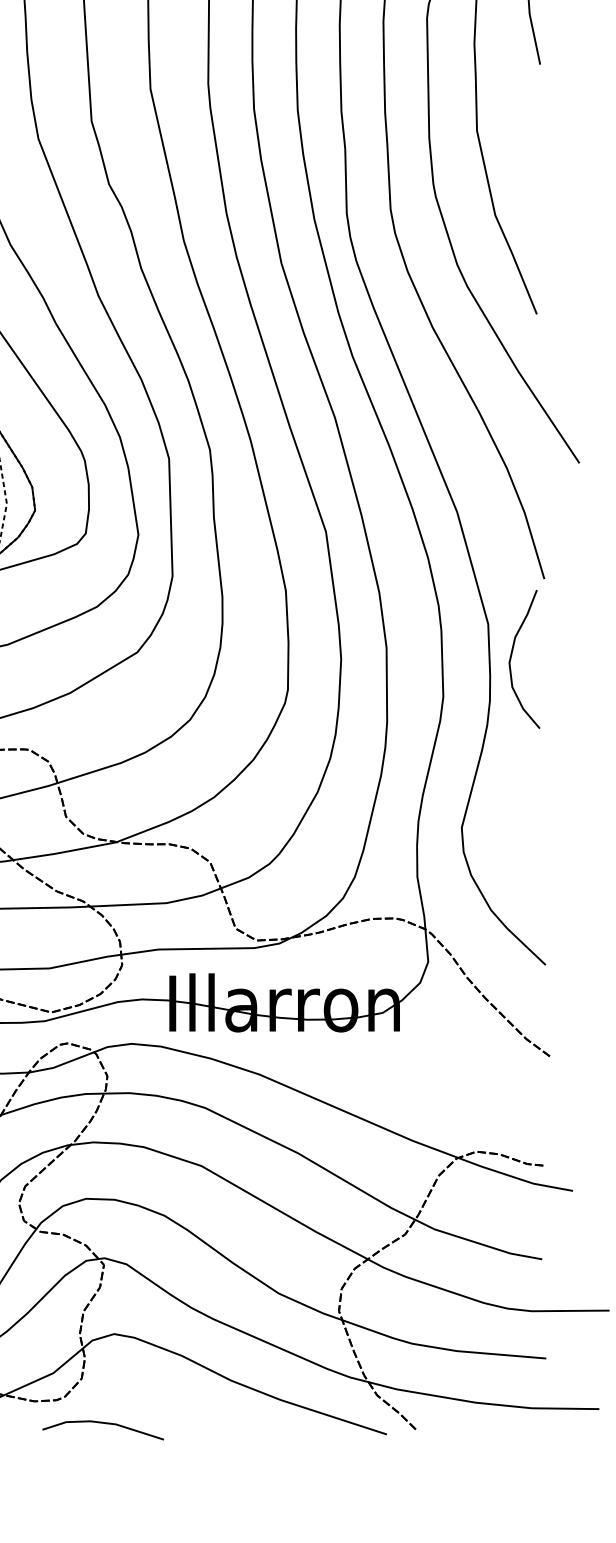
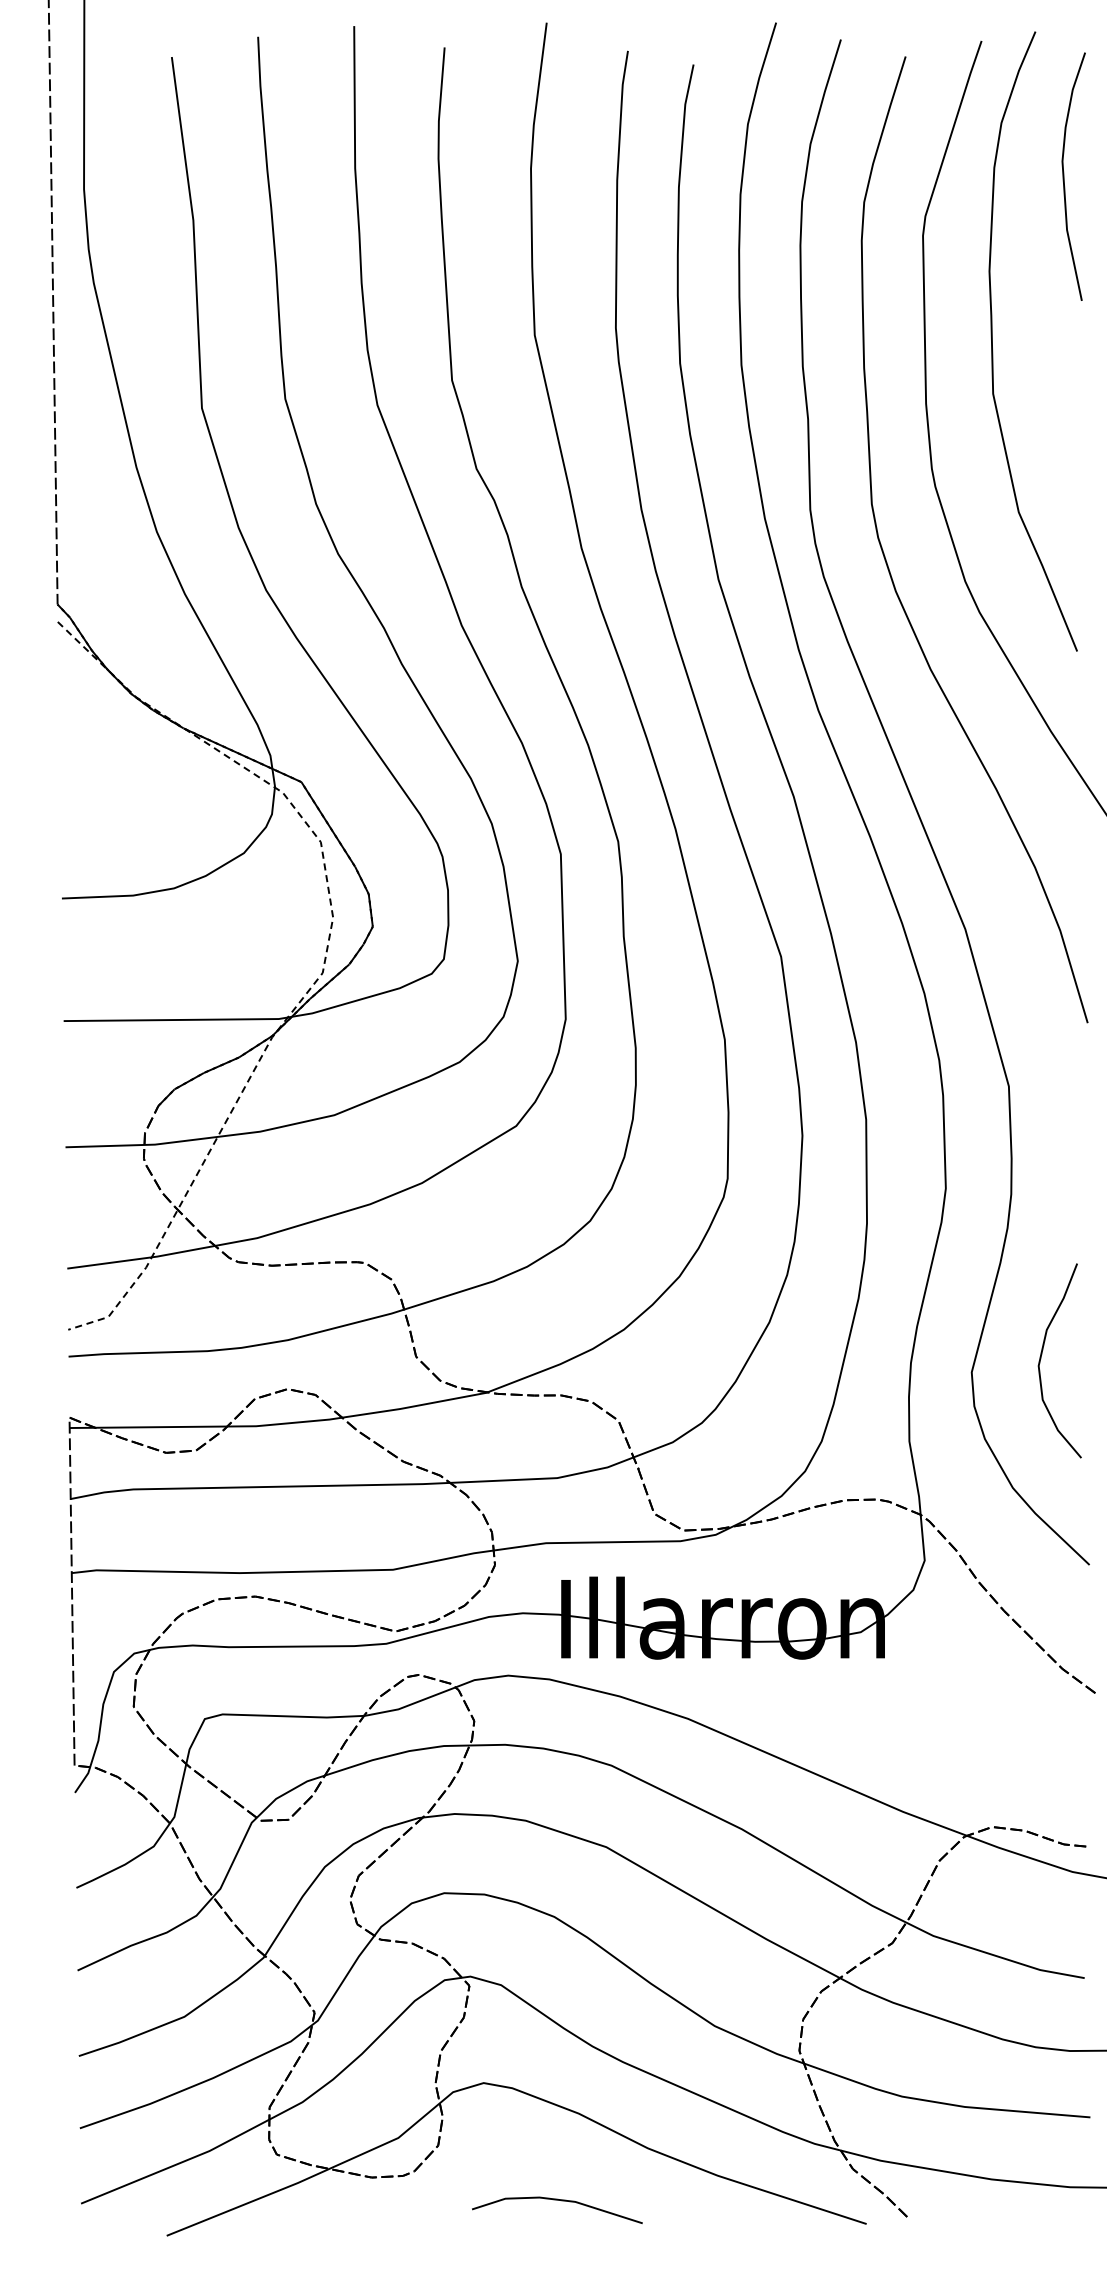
curve: (512, 654) -> (1042, 1354), moved
line: (106, 1424) -> (561, 2201), moved

